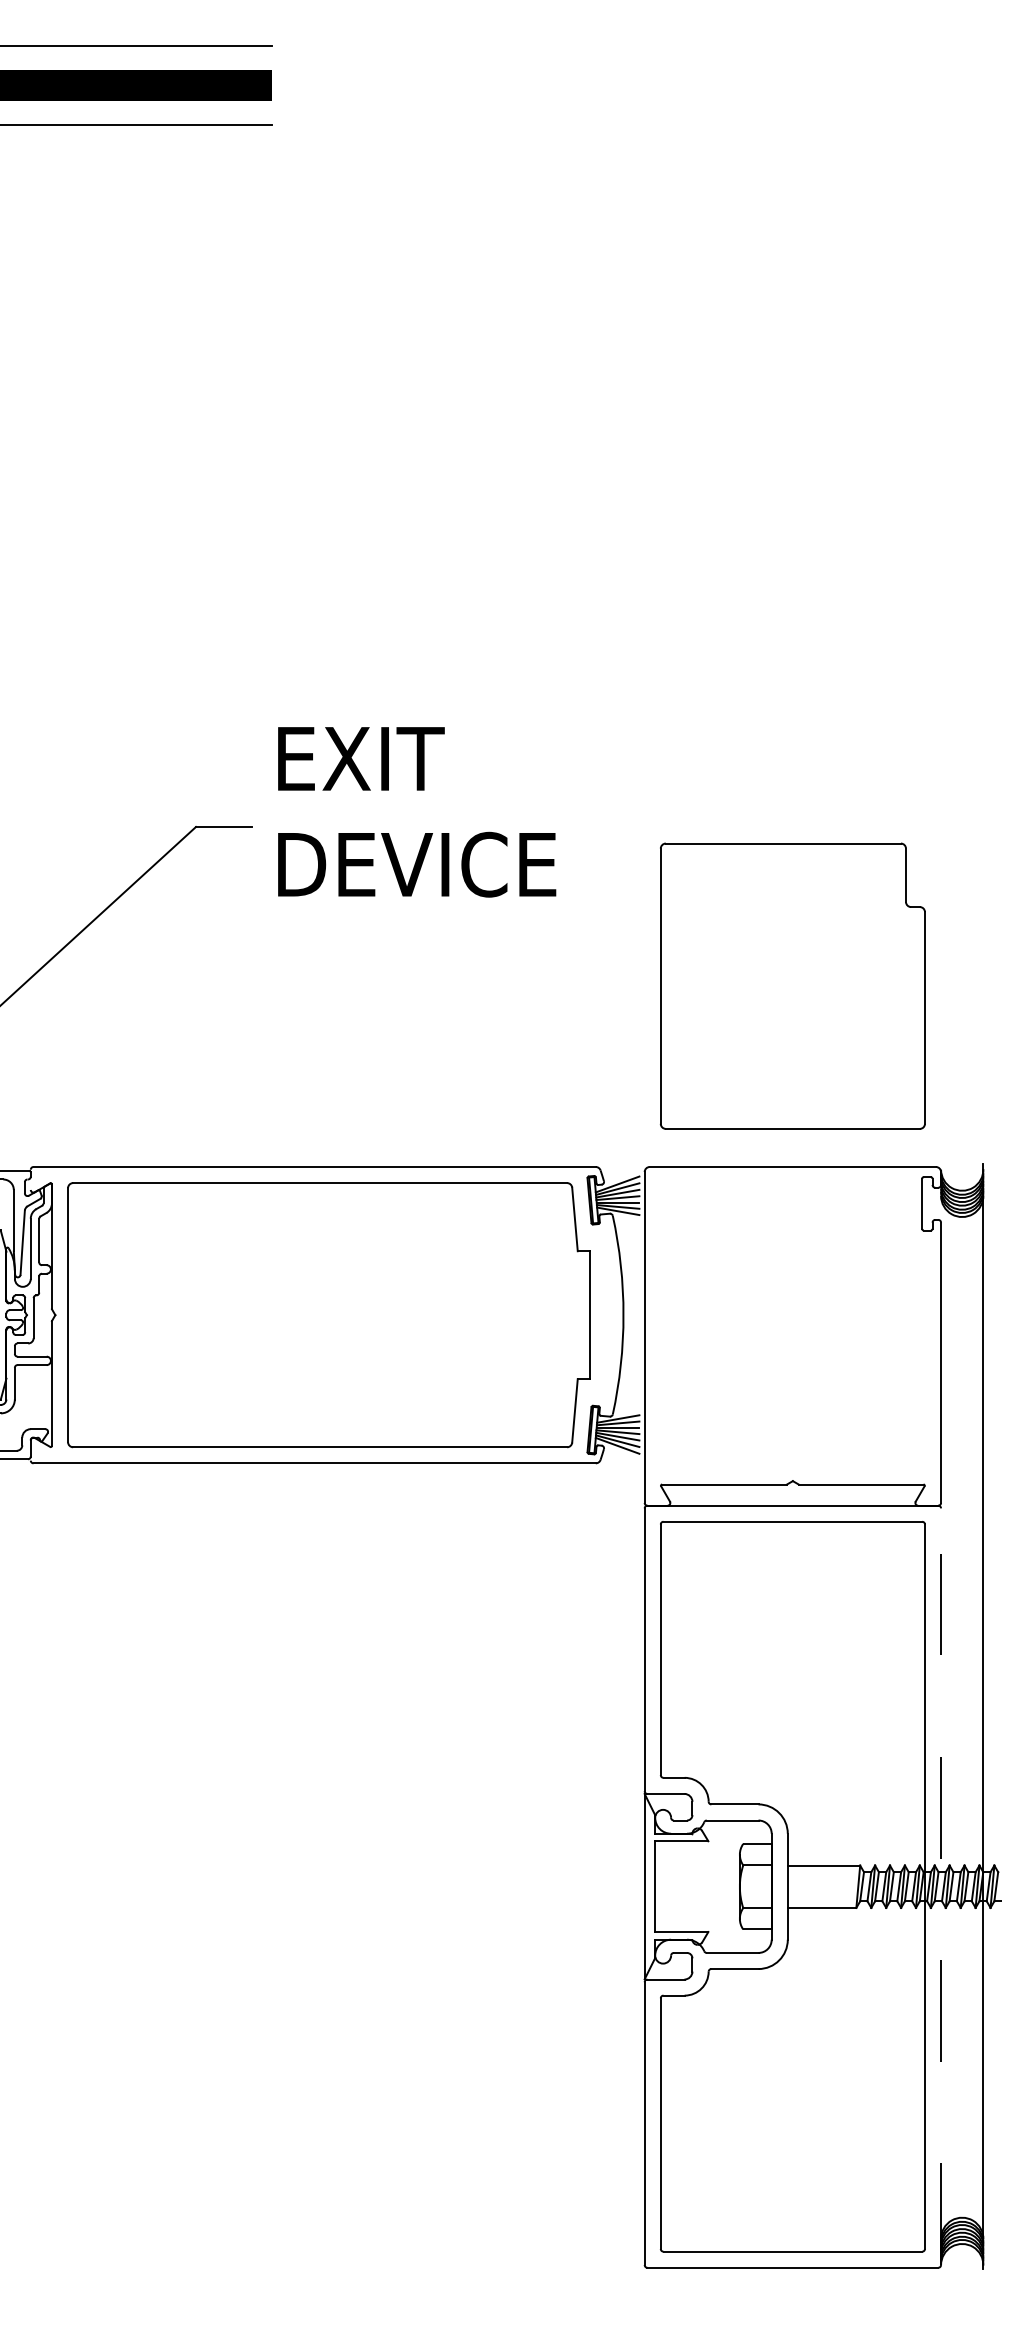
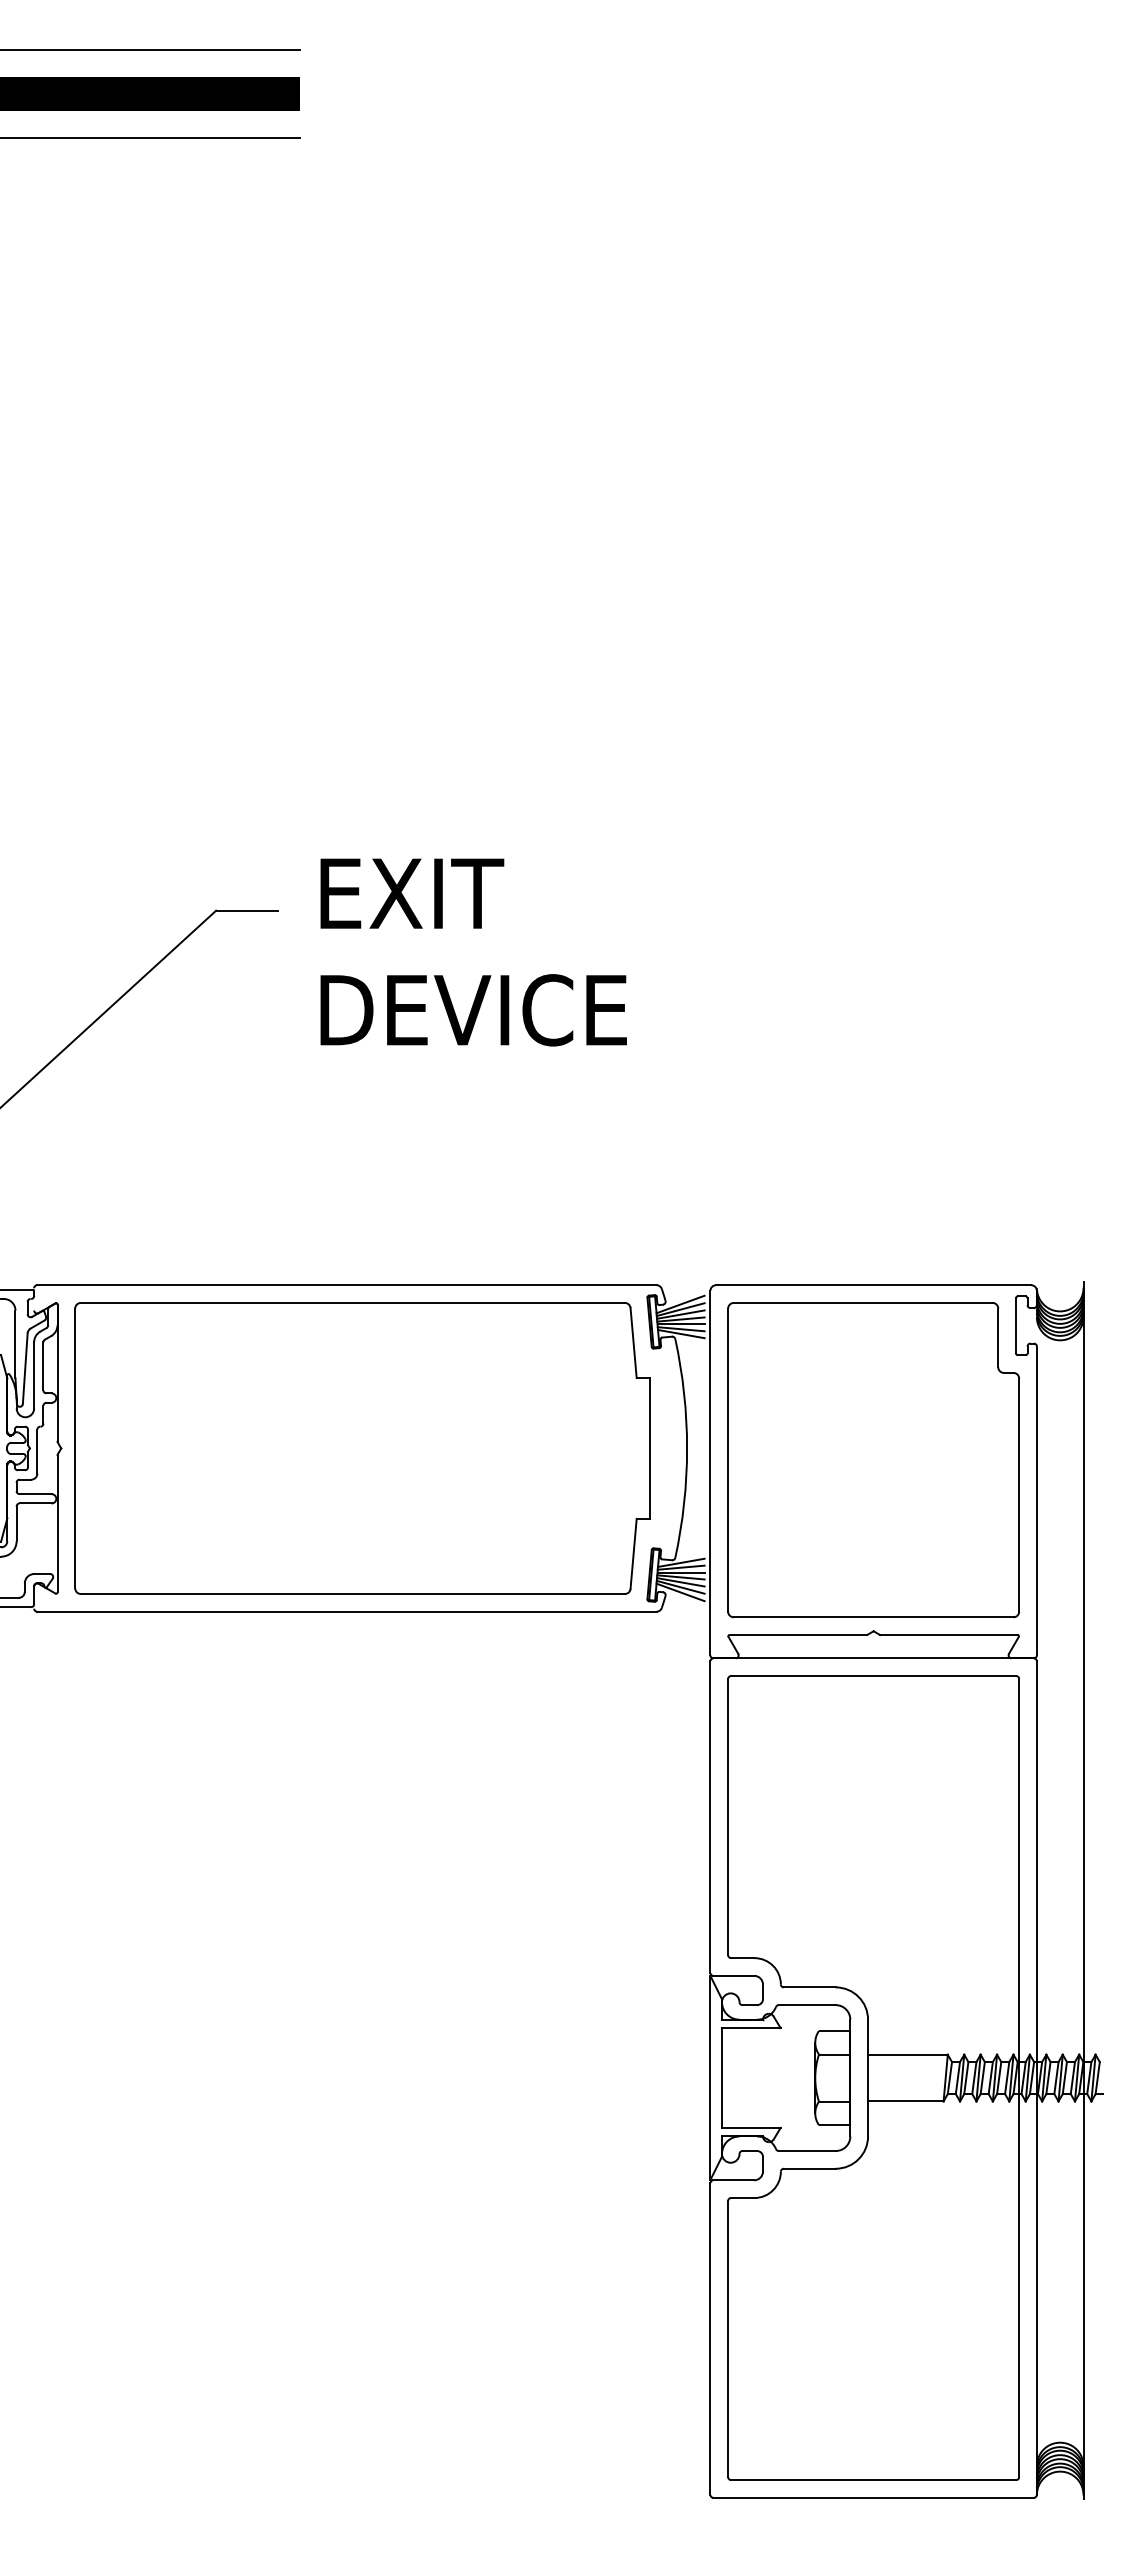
text: (416, 812) -> (473, 952), moved
part: (792, 986) -> (873, 1460), moved
line: (940, 1887) -> (1036, 2078), dashed -> solid

